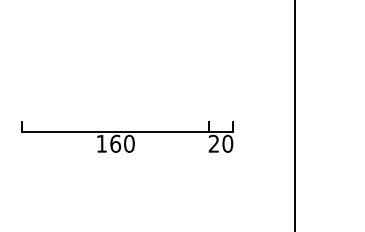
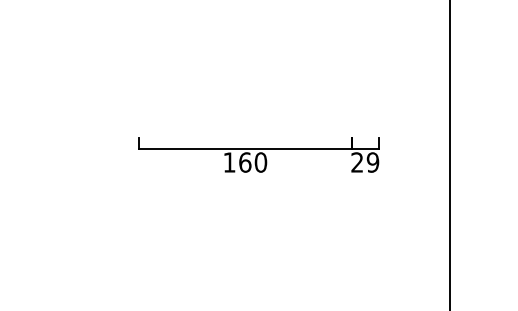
text: (227, 143) -> (372, 162), 20 -> 29

